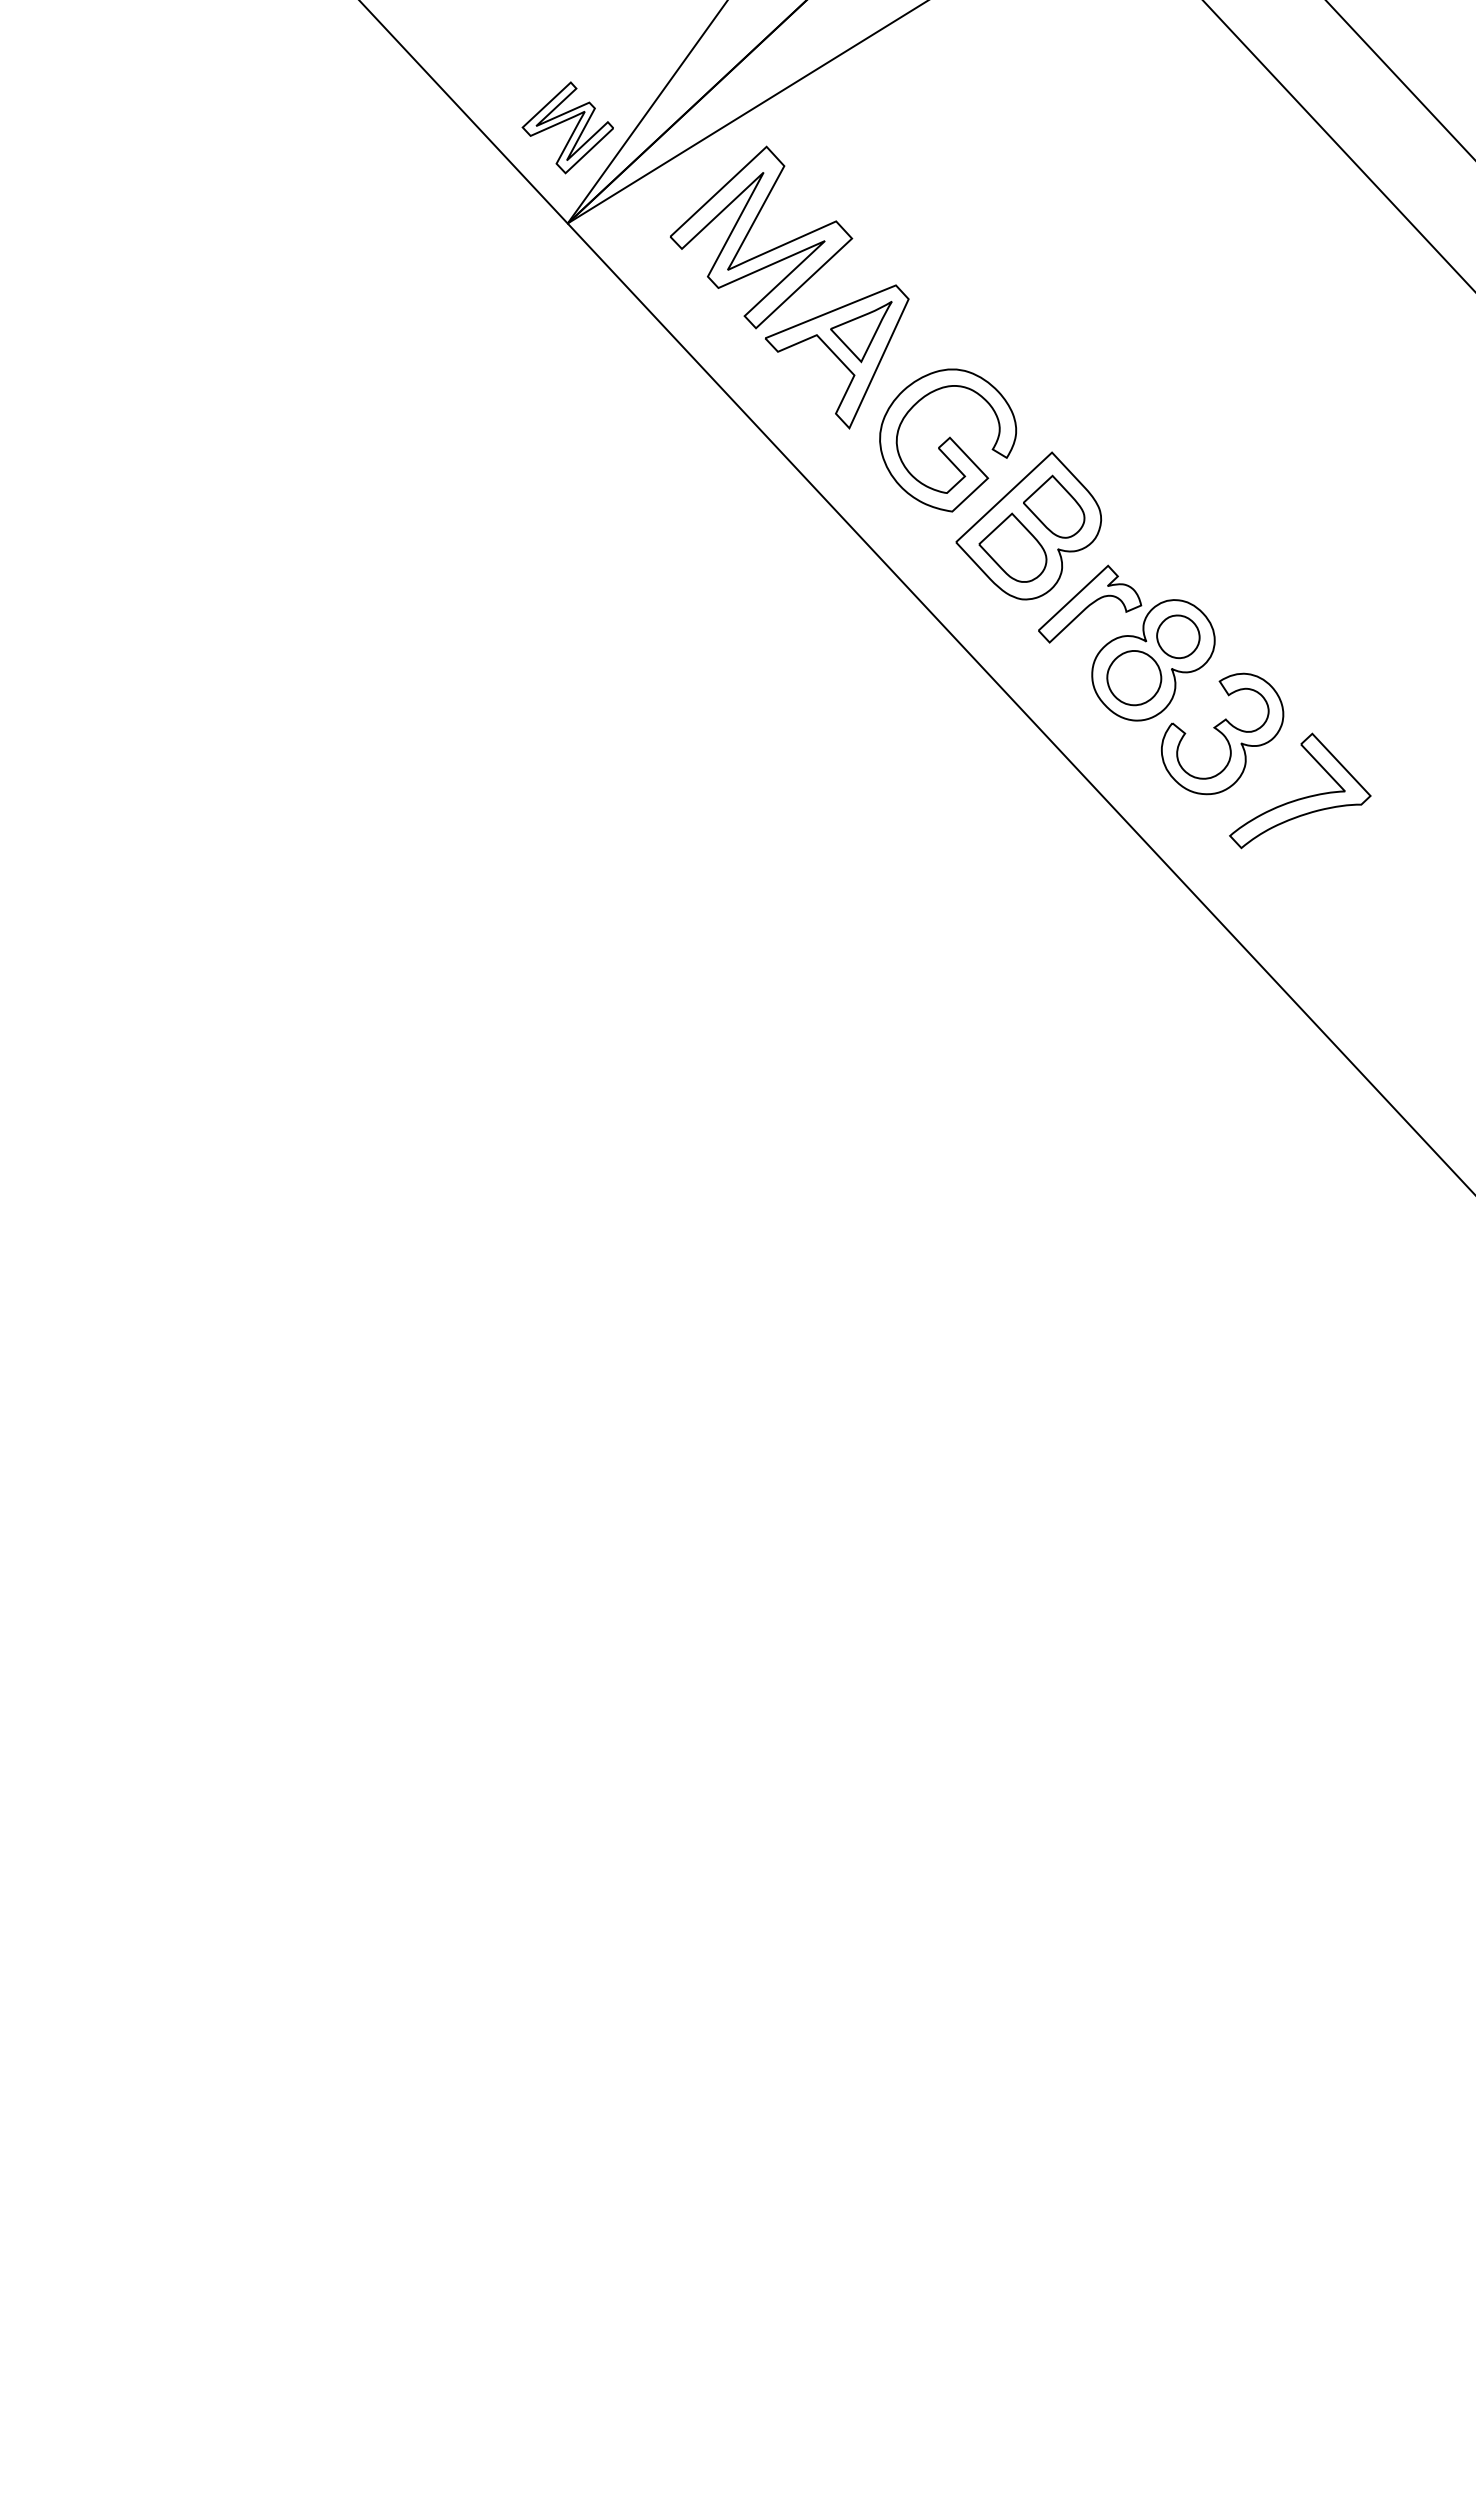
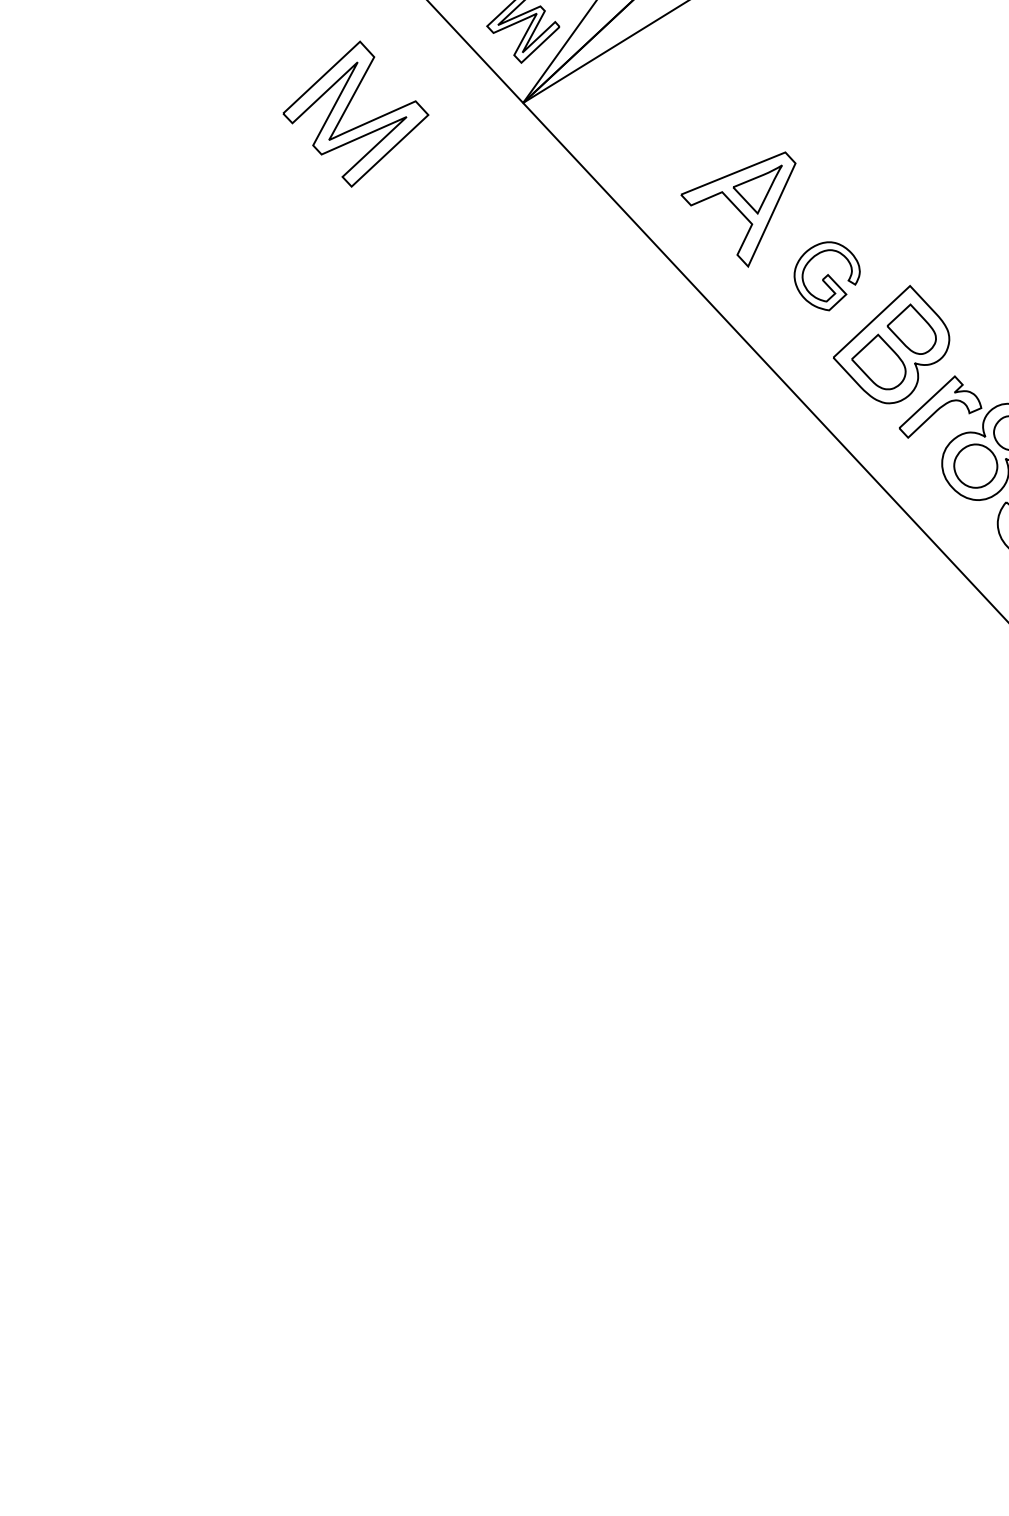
part: (749, 232) -> (346, 110), moved
part: (948, 440) -> (827, 276), size x0.6

